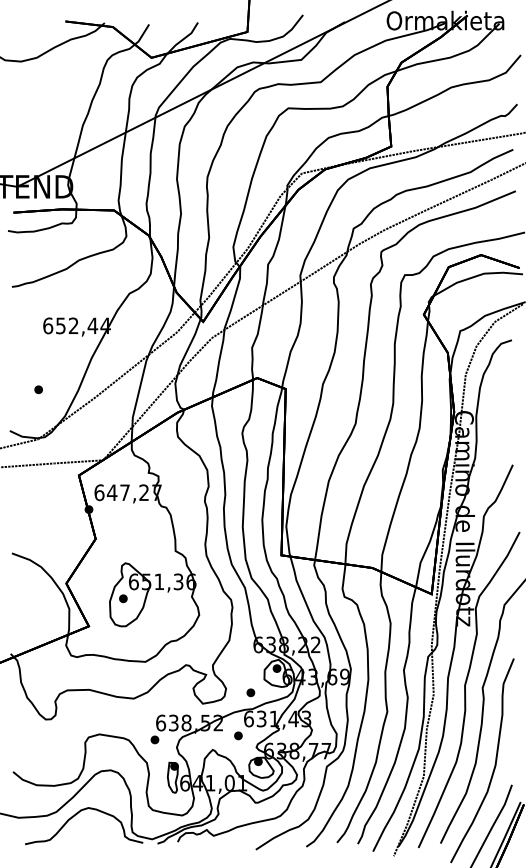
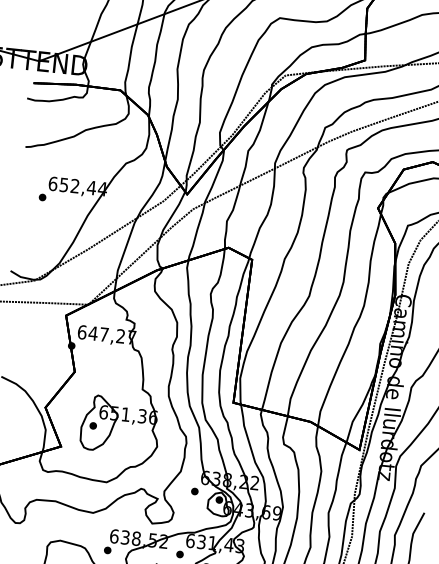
part: (38, 389) -> (42, 197), moved
part: (250, 692) -> (194, 491), moved

